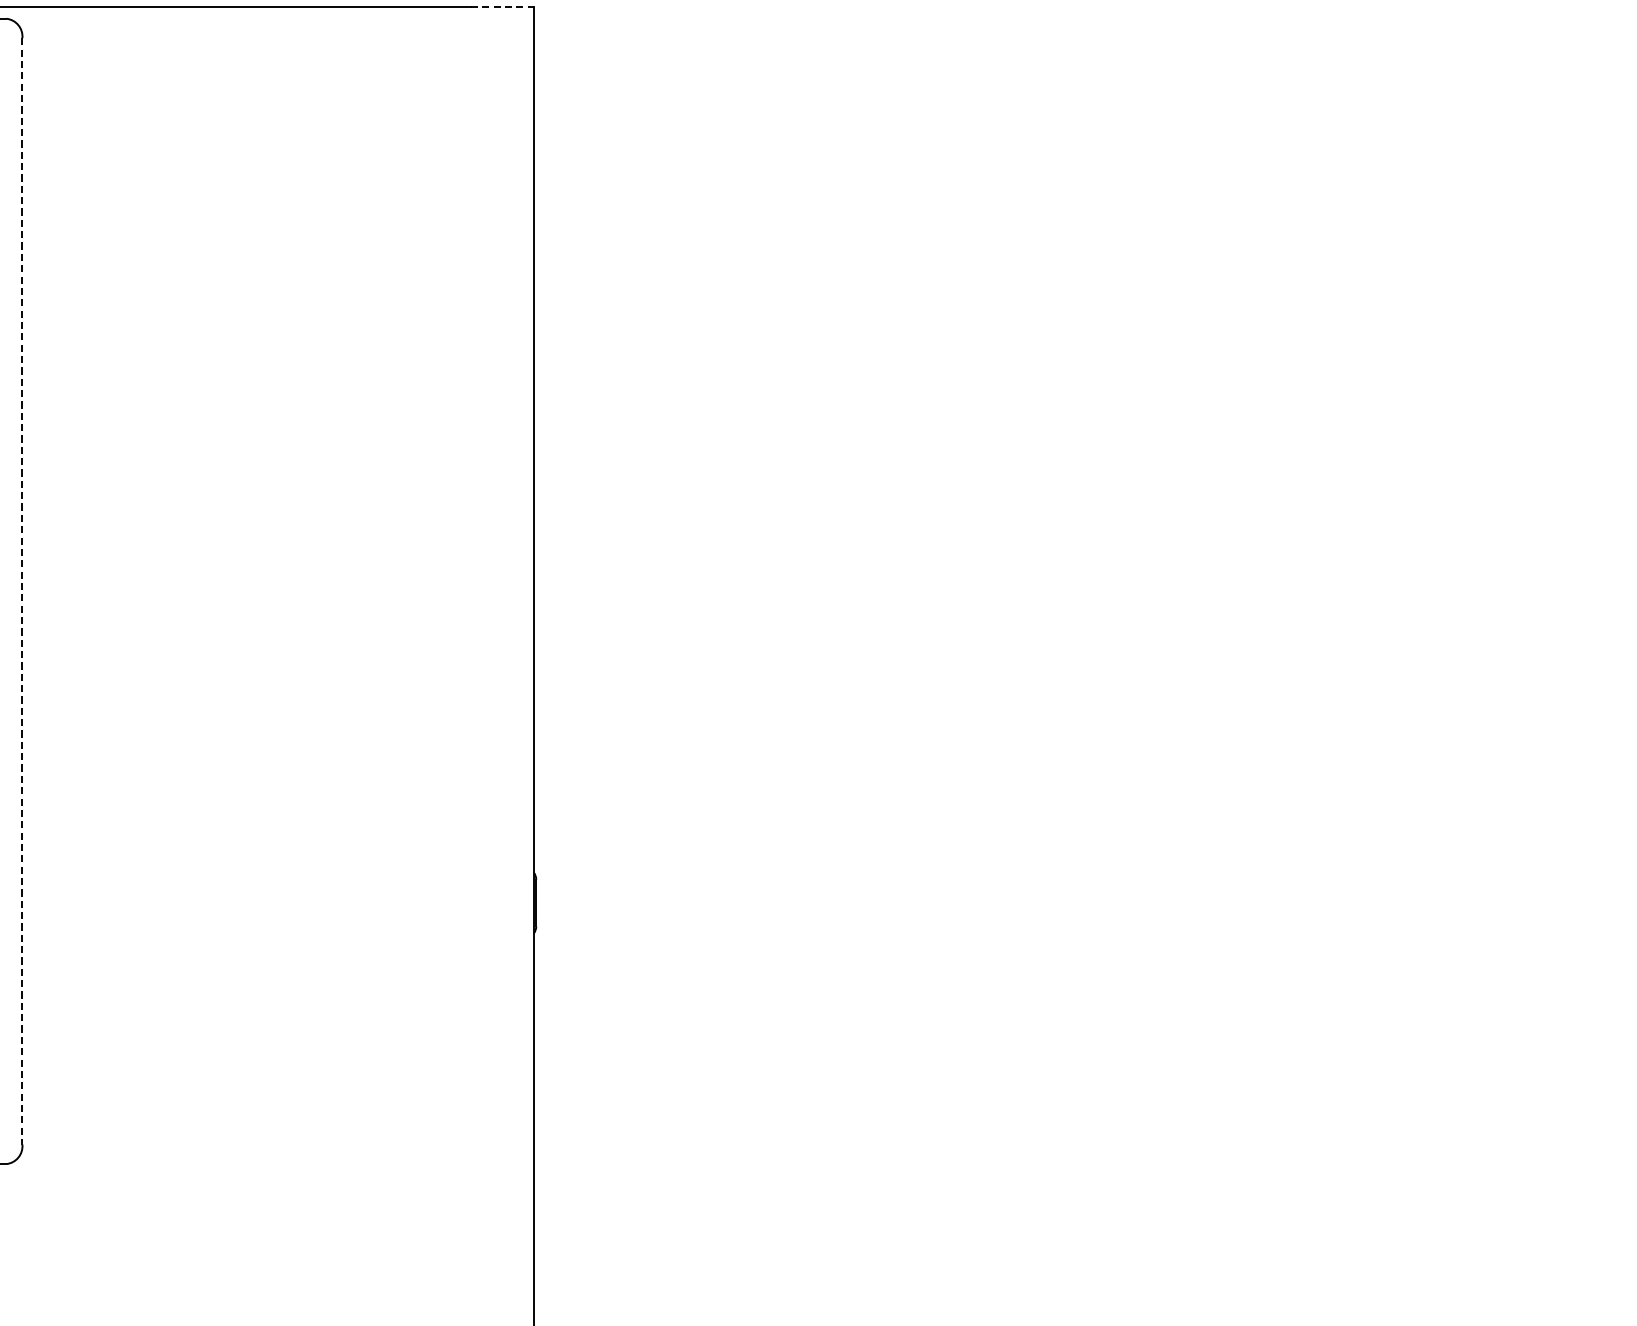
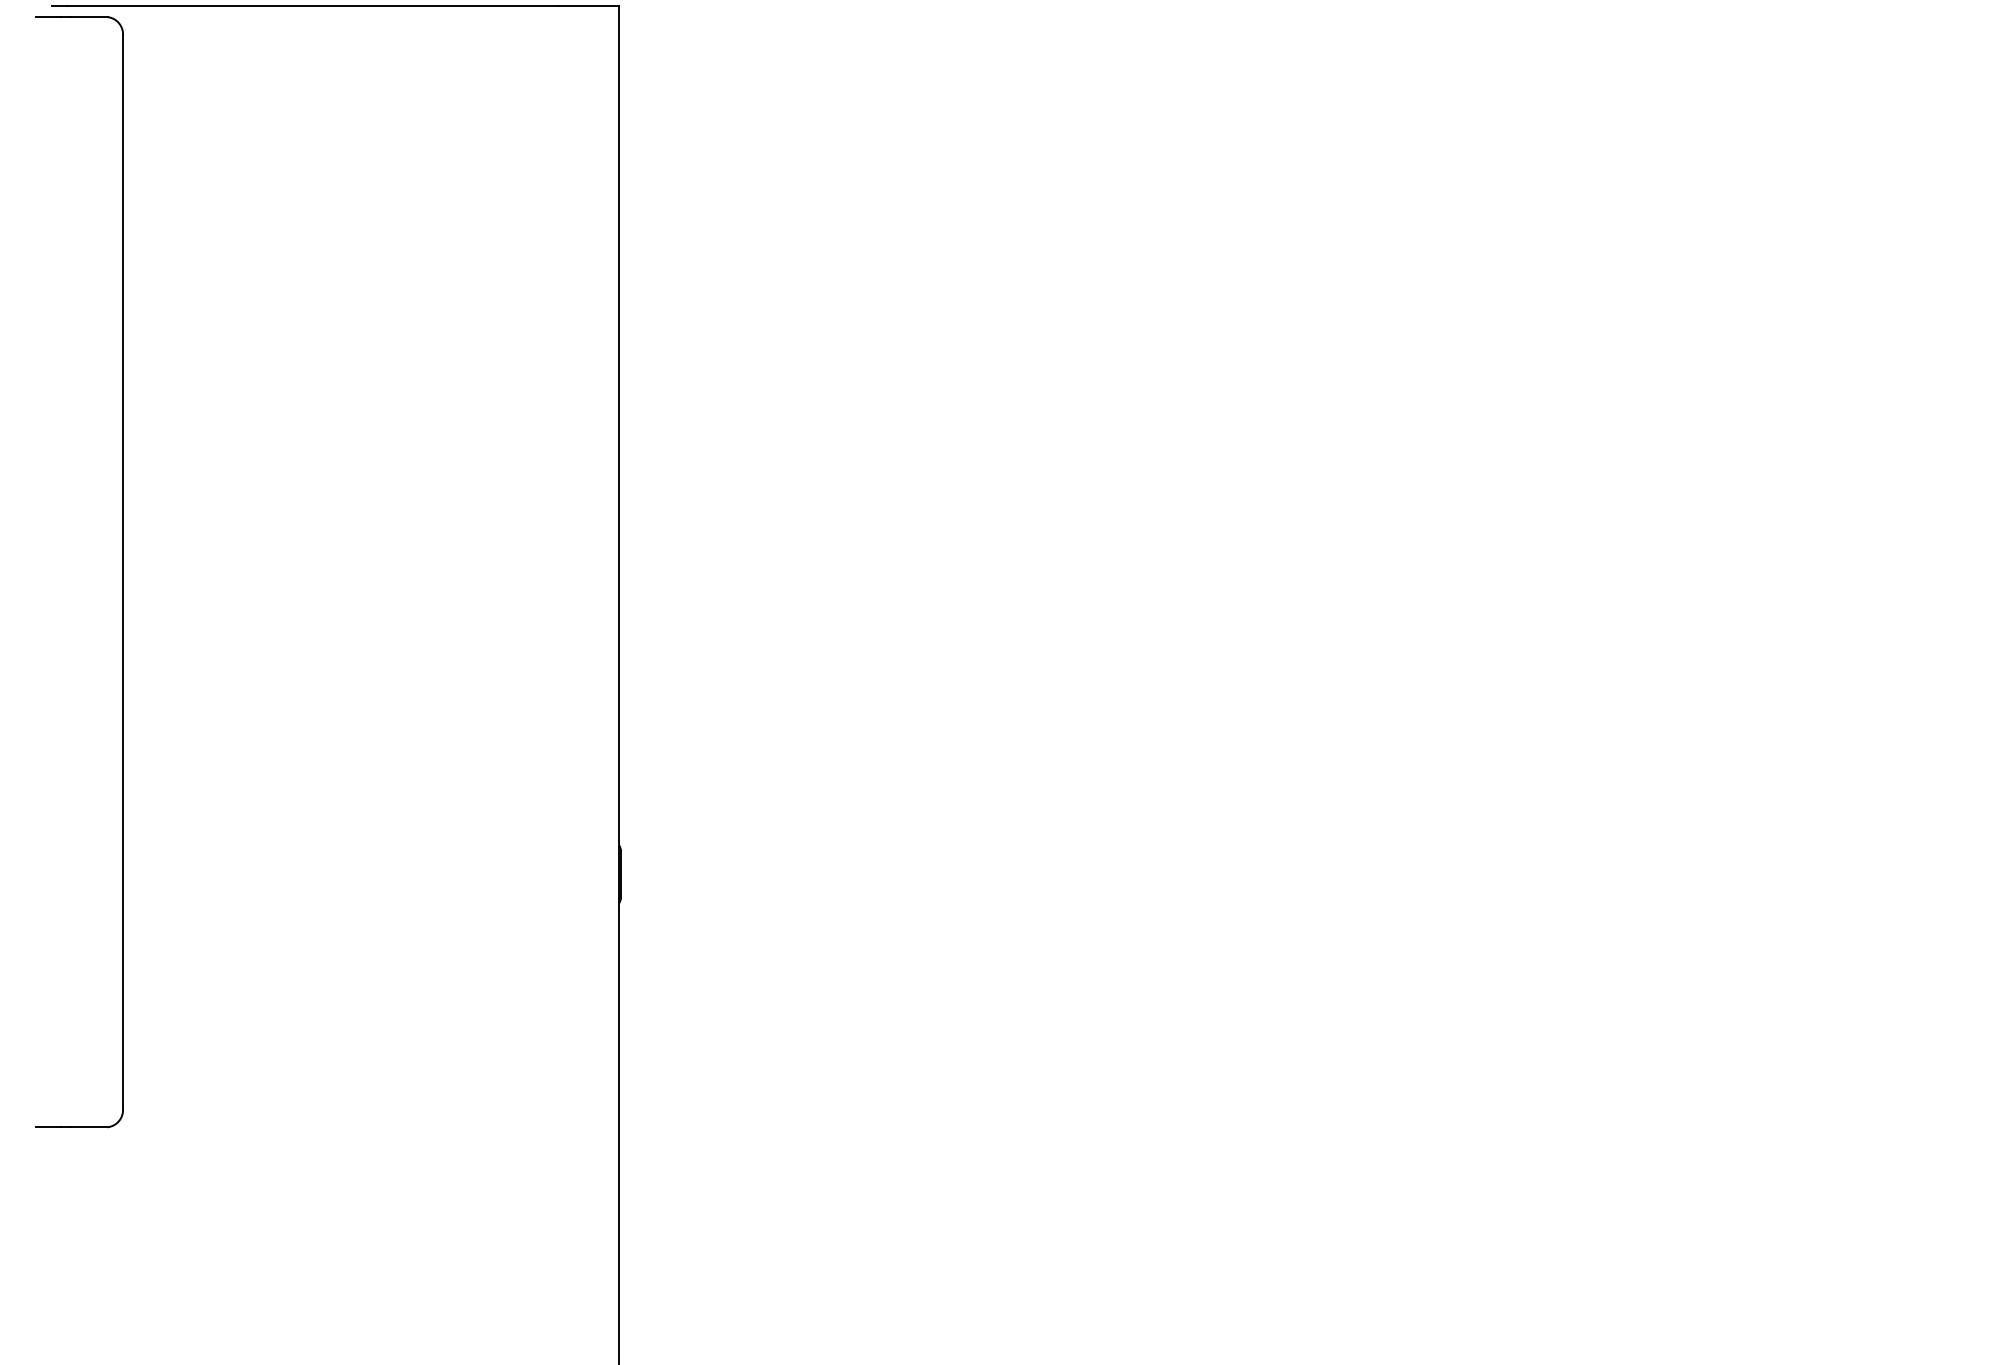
line: (502, 6) -> (588, 5), dashed -> solid
line: (22, 591) -> (123, 572), dashed -> solid

